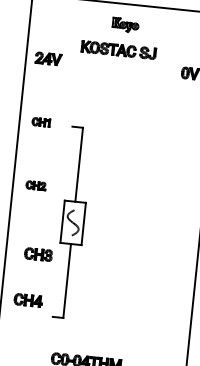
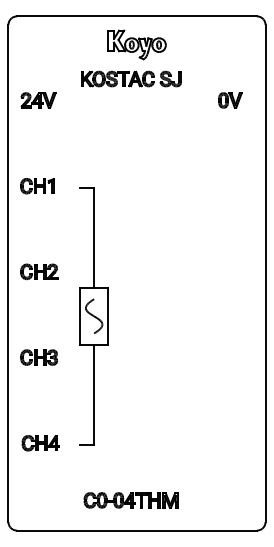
part: (125, 25) -> (136, 44), size x1.67
part: (41, 122) -> (37, 186), size x1.43
part: (36, 185) -> (39, 271), size x1.43
part: (38, 254) -> (38, 357), moved
part: (28, 300) -> (40, 443), moved

